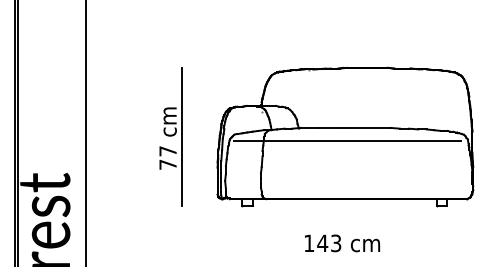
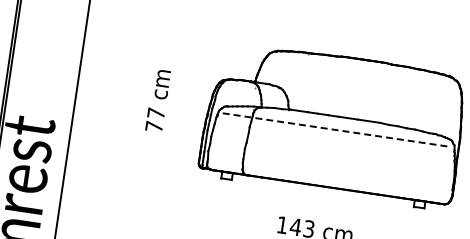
line: (182, 137) -> (172, 101), removed
line: (347, 141) -> (335, 129), solid -> dashed

